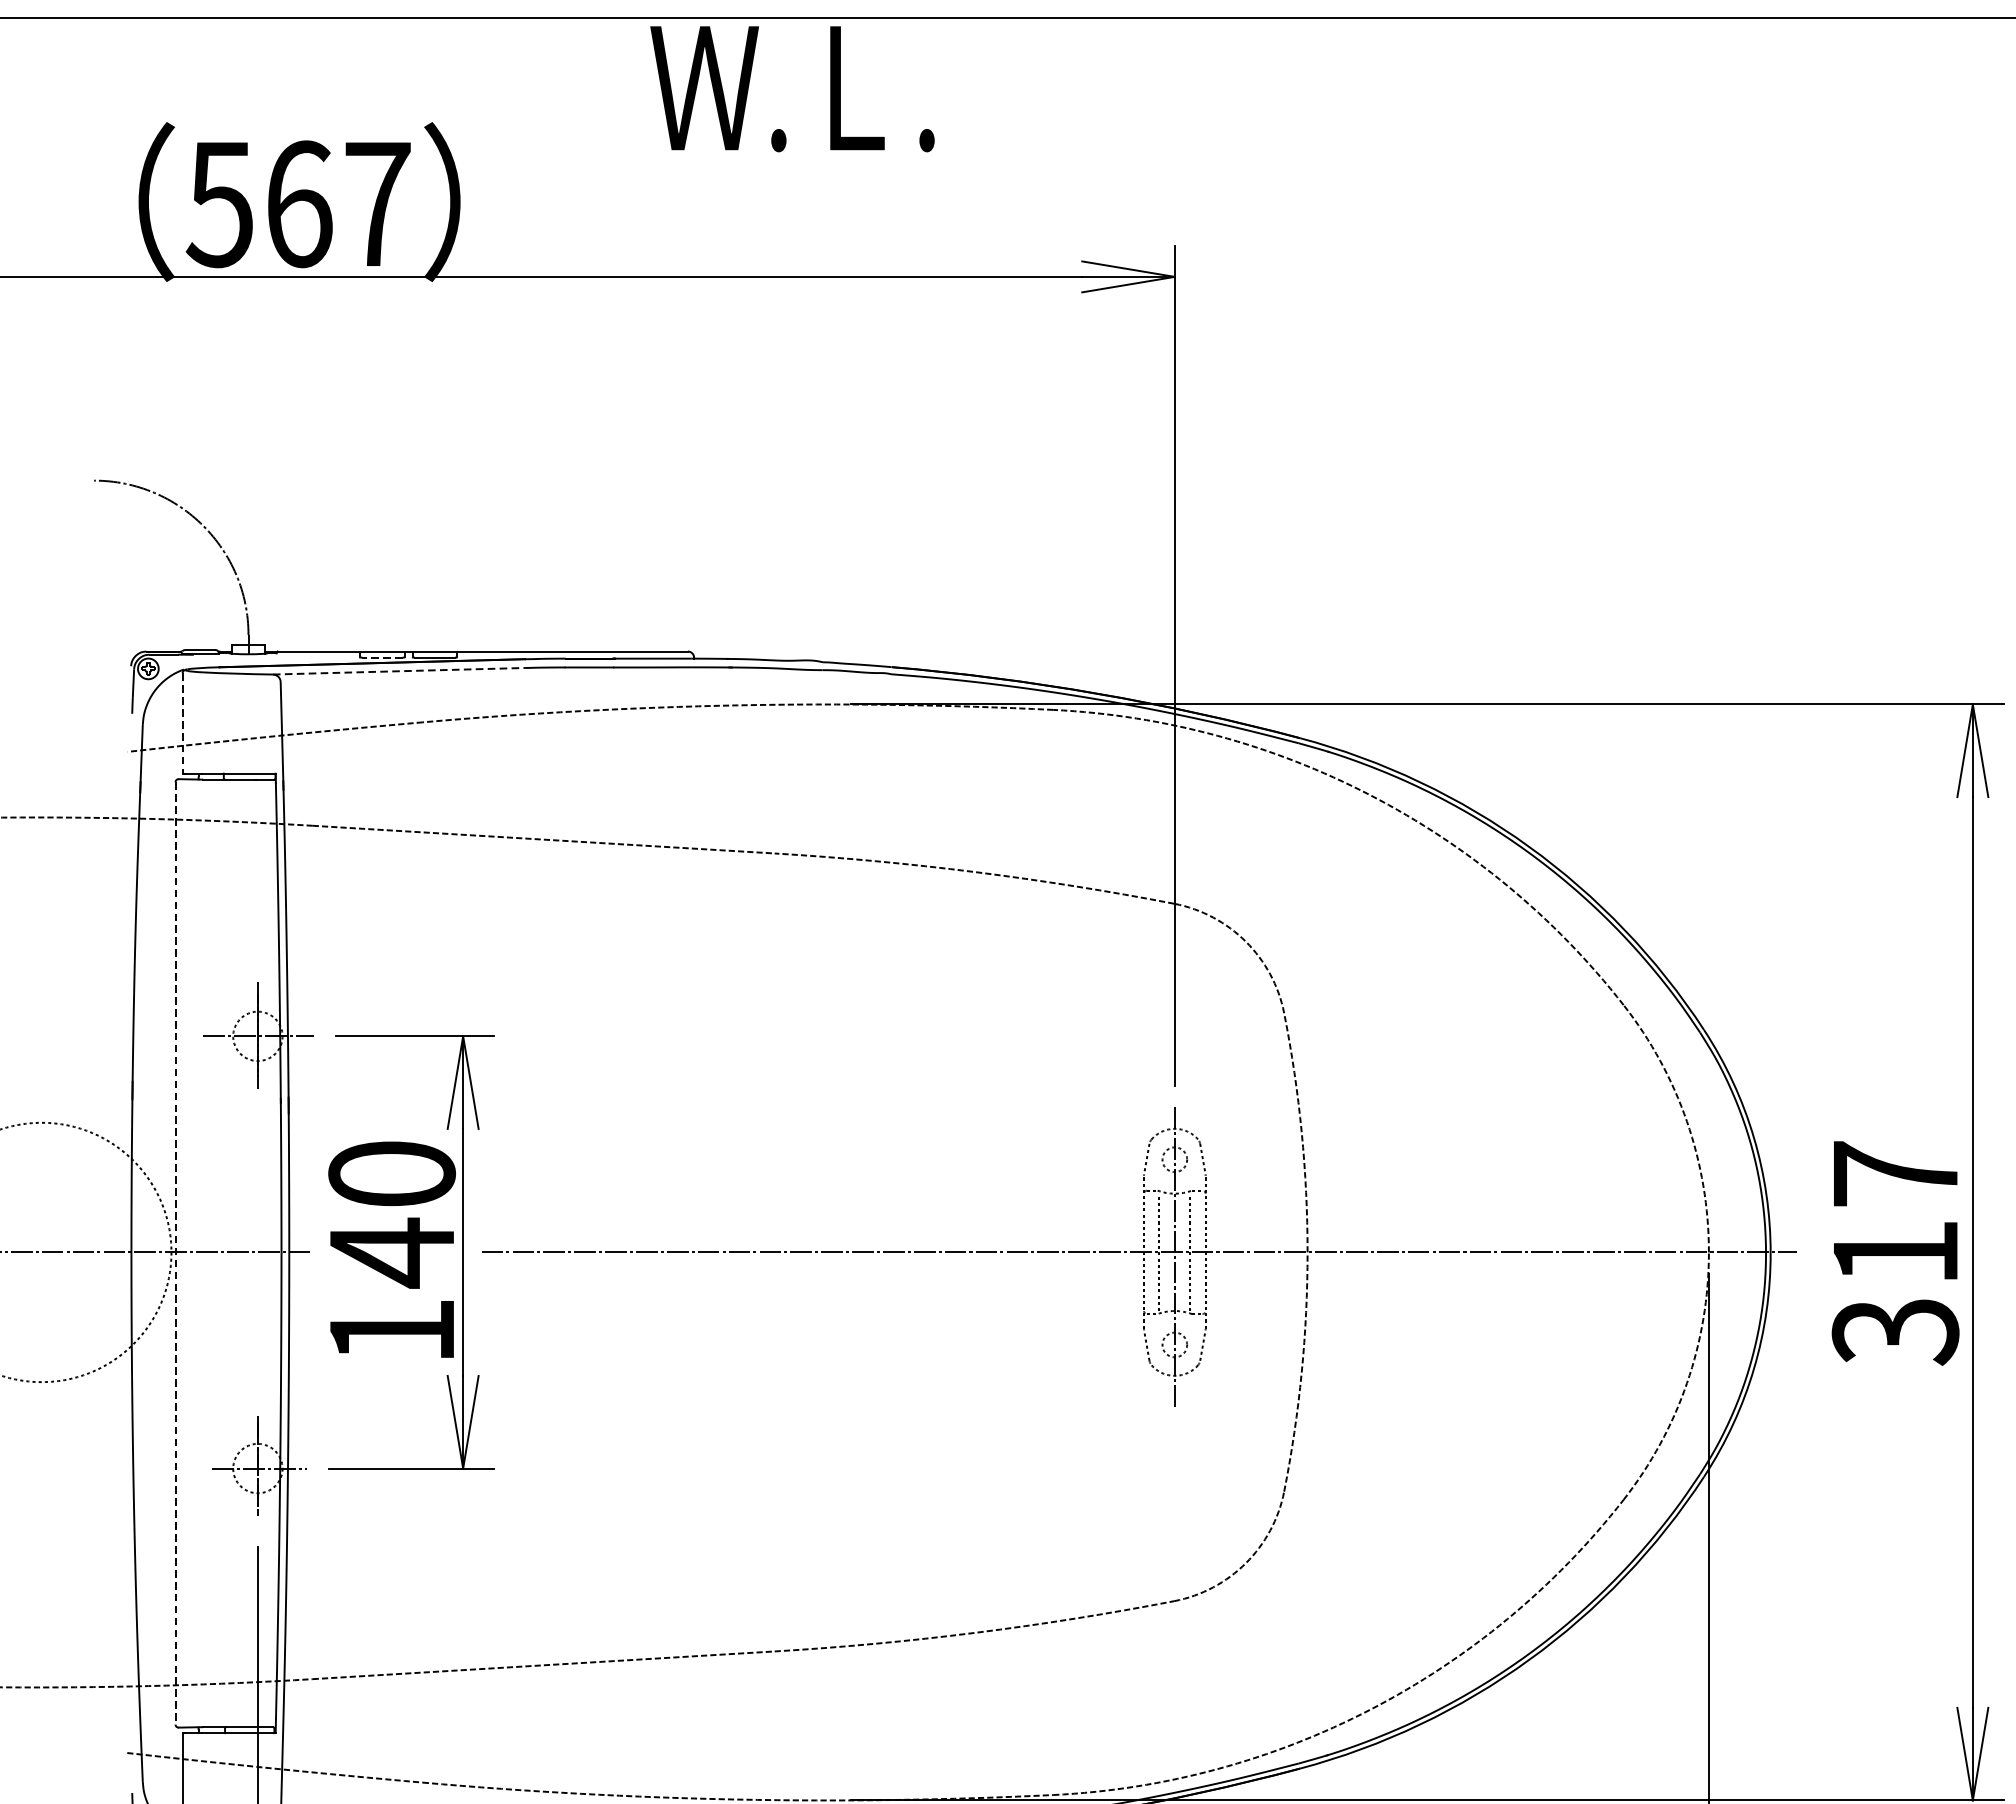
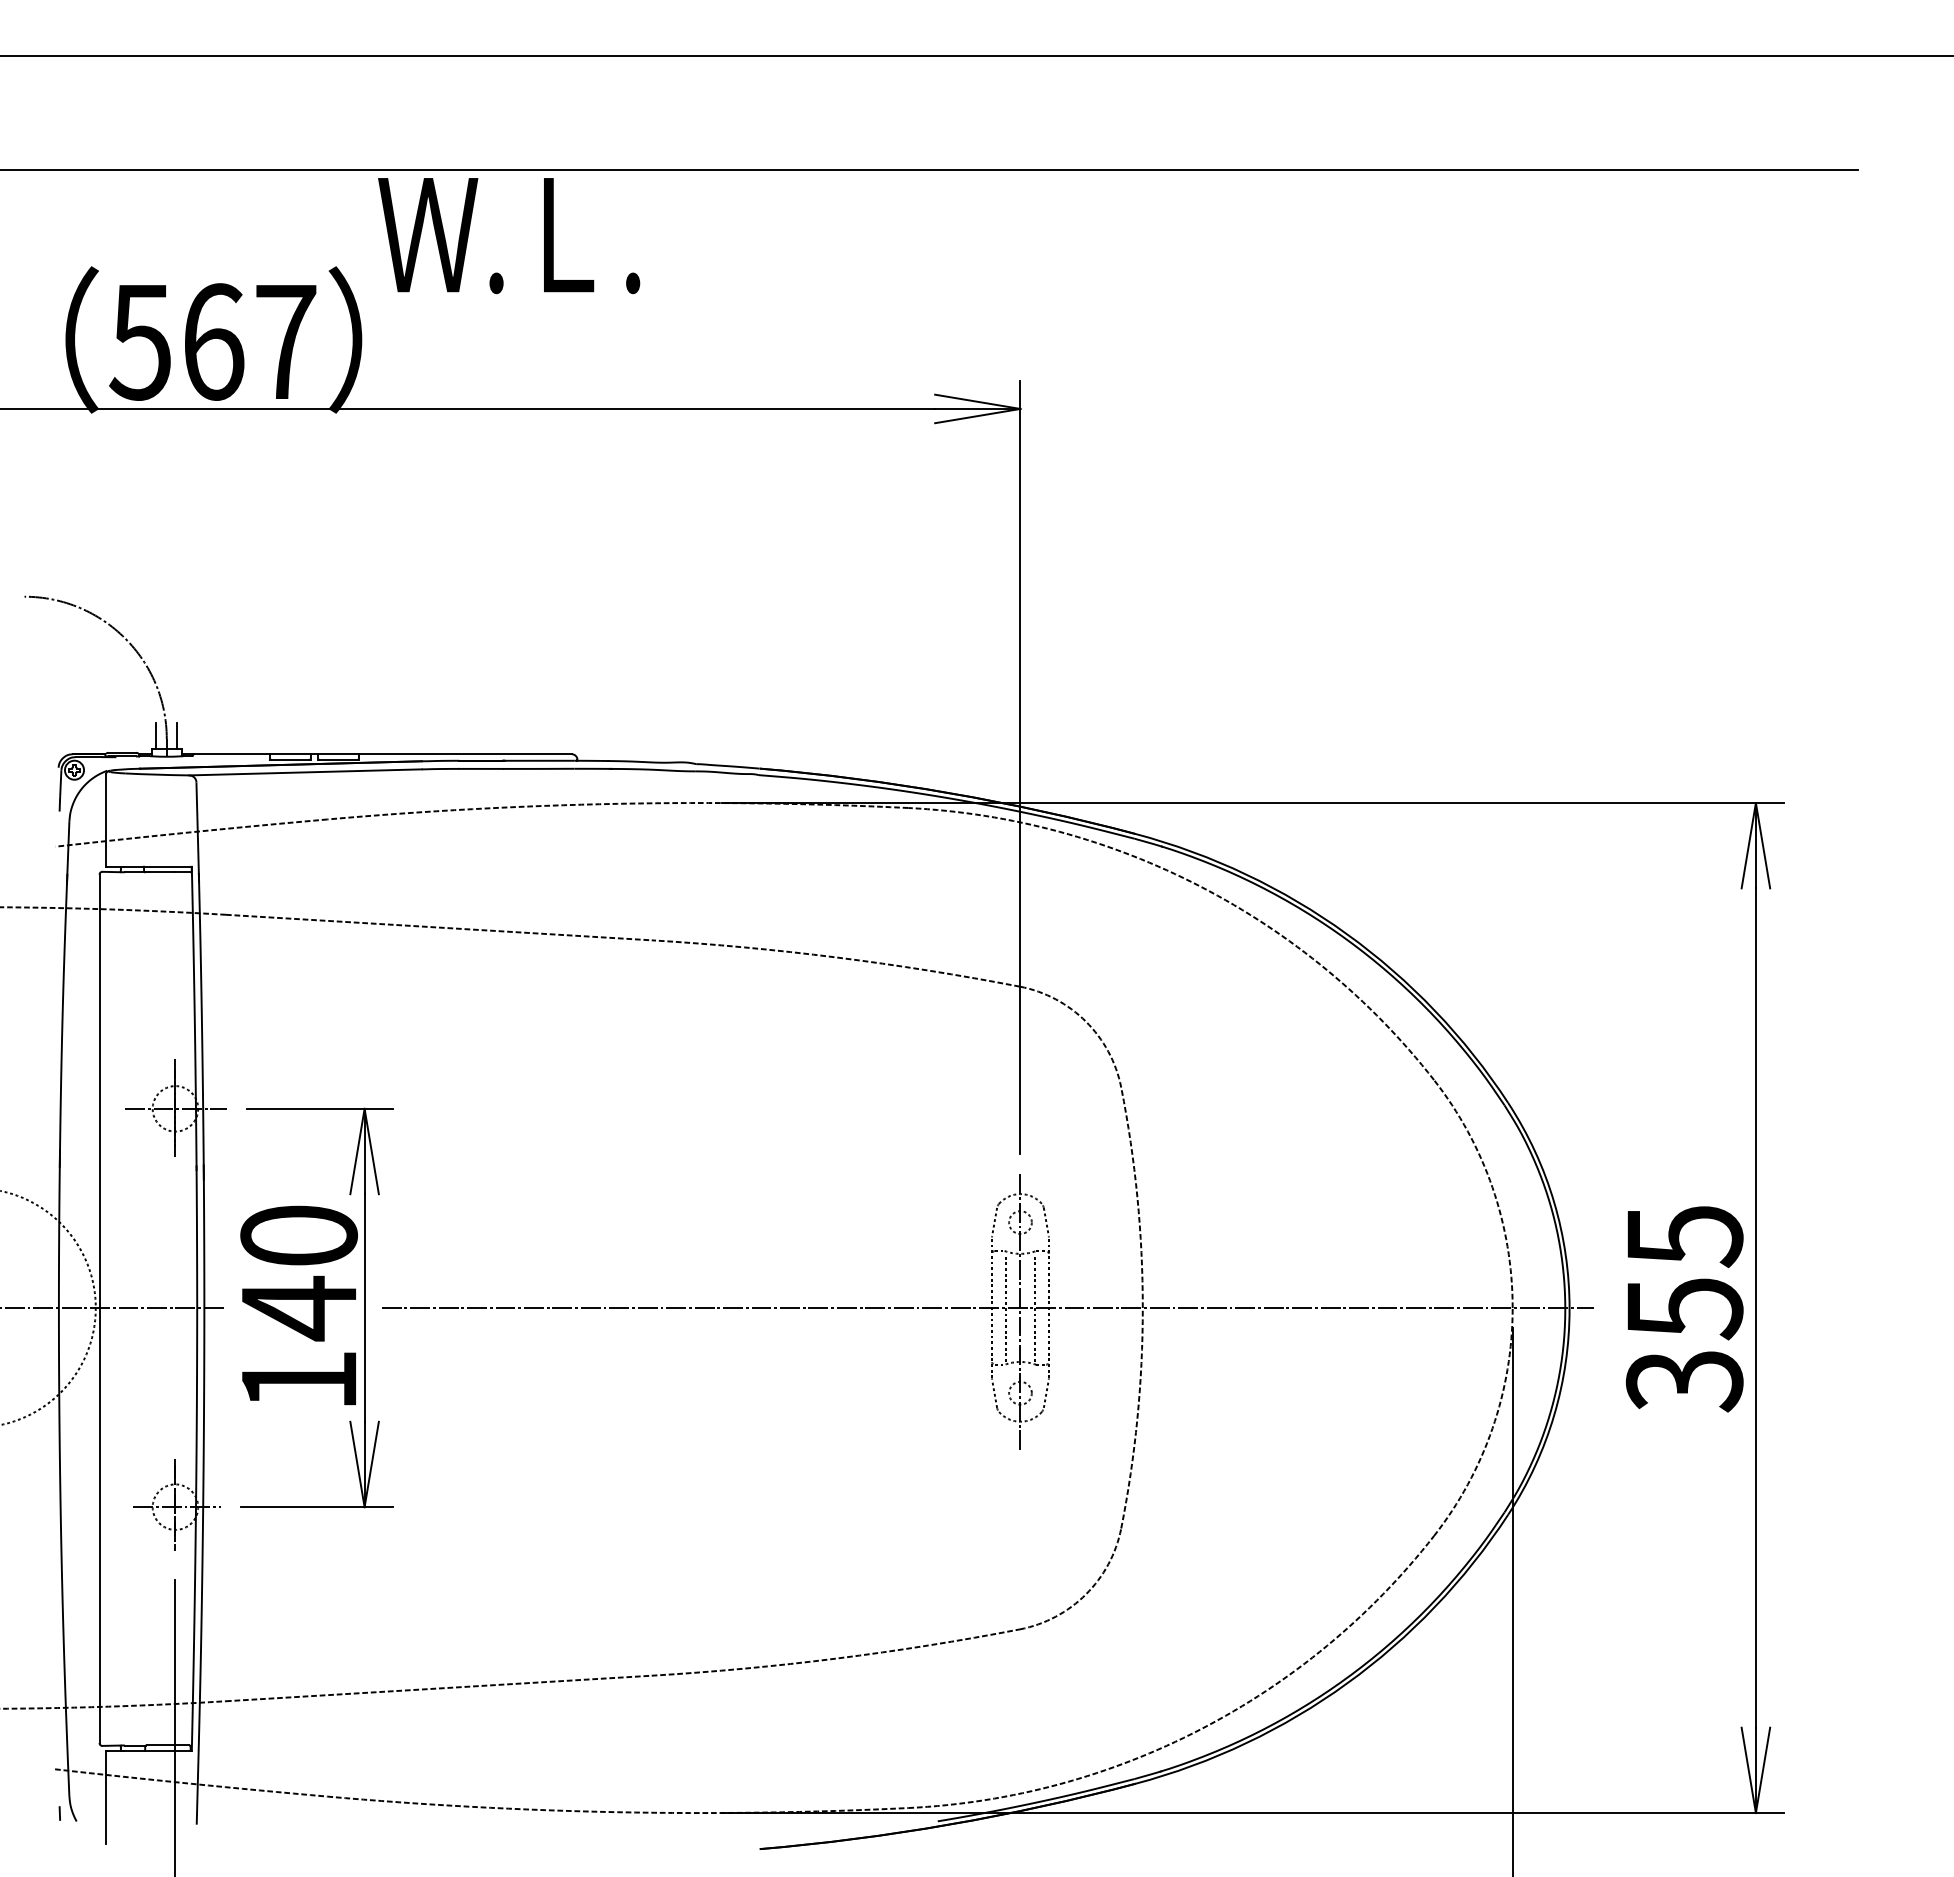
text: (792, 89) -> (509, 236), moved
line: (237, 631) -> (156, 735), added
line: (260, 631) -> (177, 735), added
line: (381, 657) -> (289, 759), dashed -> solid
line: (399, 671) -> (305, 772), dashed -> solid
line: (183, 723) -> (106, 820), dashed -> solid
text: (1896, 1213) -> (1685, 1272), 317 -> 355
line: (175, 1254) -> (99, 1309), dashed -> solid

